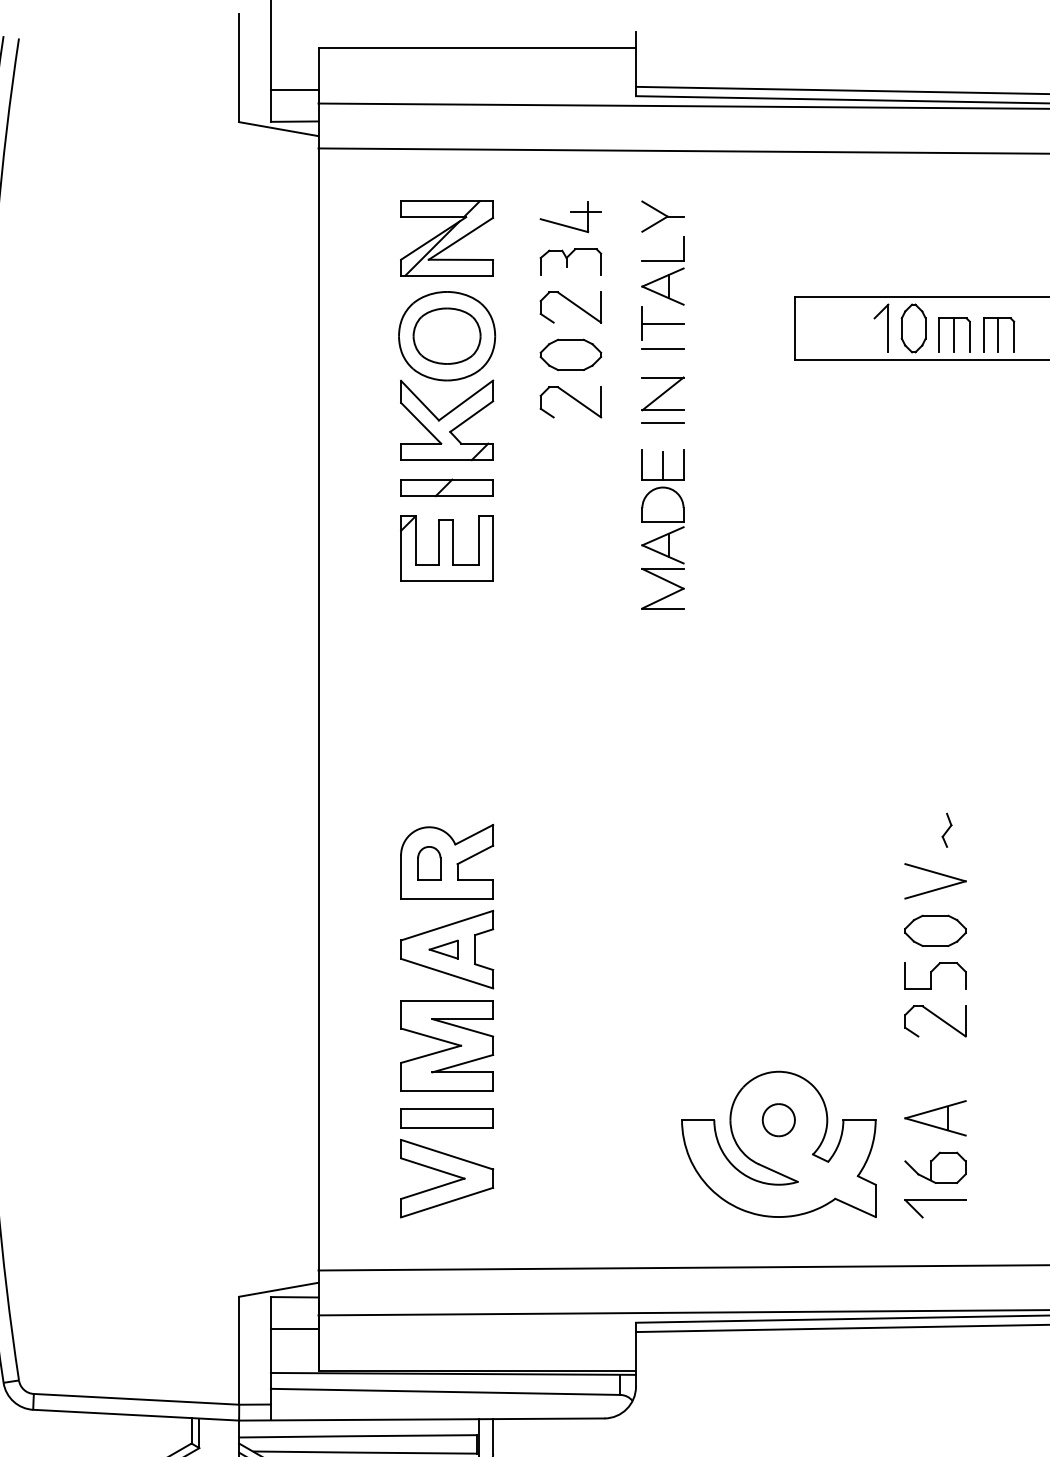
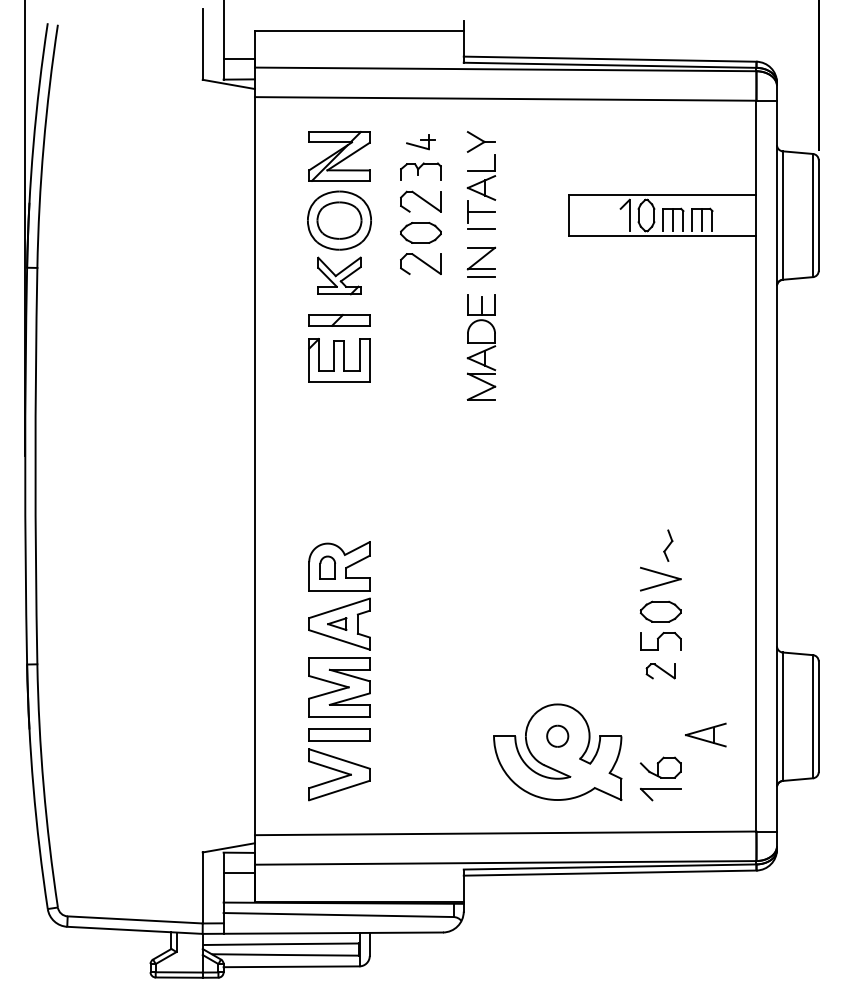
part: (570, 217) -> (420, 142), size x0.7
part: (447, 419) -> (339, 275), size x0.7
part: (947, 830) -> (668, 545), size x1.4
part: (935, 1021) -> (660, 671), size x0.7
part: (935, 1117) -> (705, 734), moved

